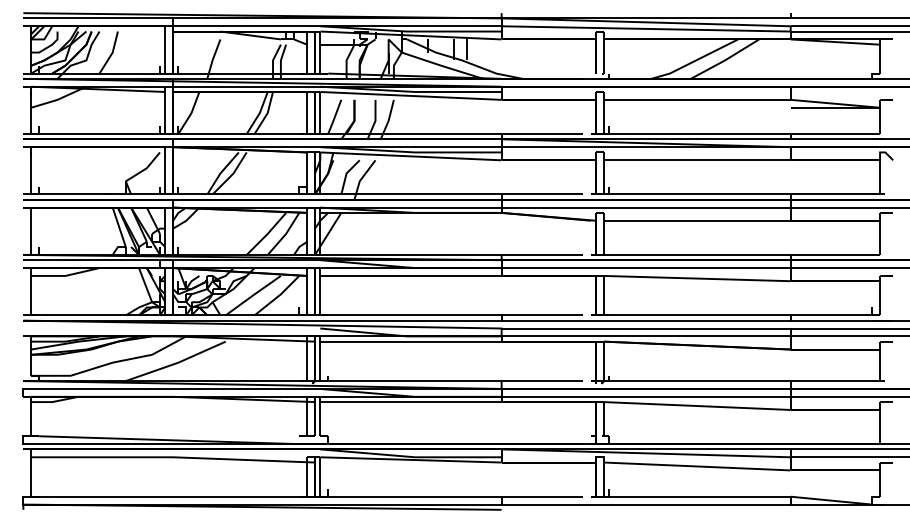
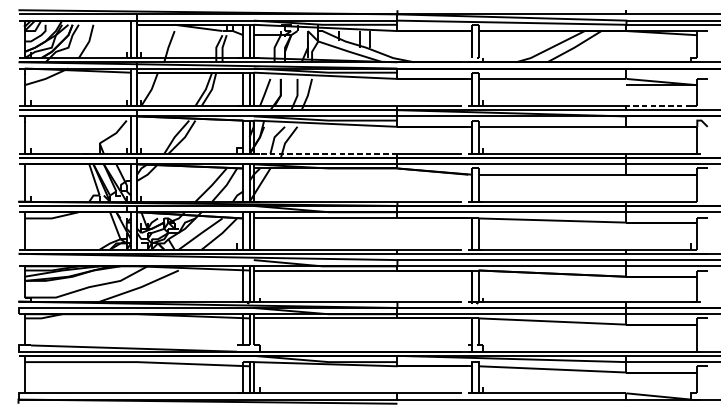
line: (831, 134) -> (658, 106), solid -> dashed
line: (414, 194) -> (328, 153), solid -> dashed

